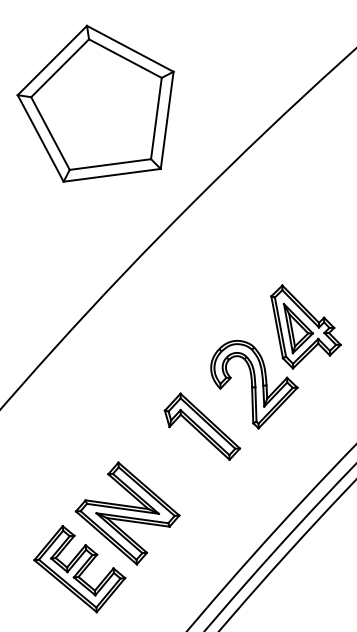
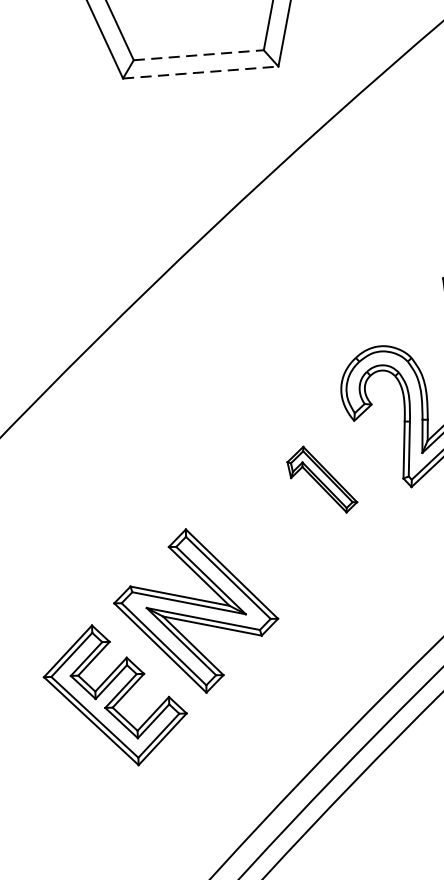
line: (110, 164) -> (198, 55), solid -> dashed
line: (112, 175) -> (201, 72), solid -> dashed
part: (202, 426) -> (322, 479), size x0.6

